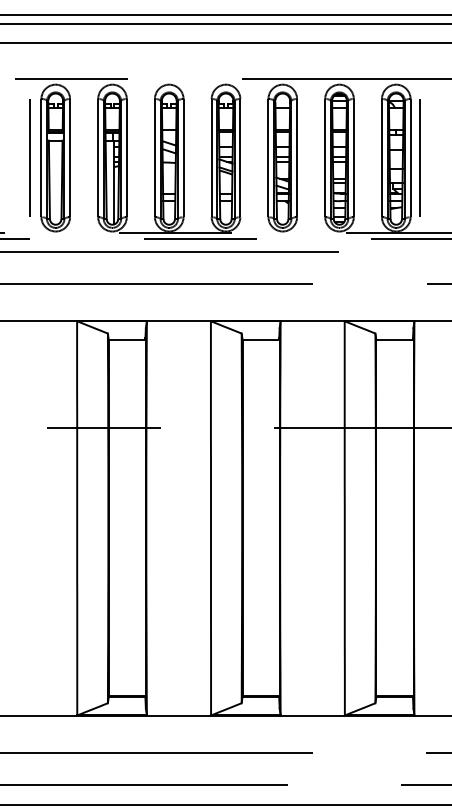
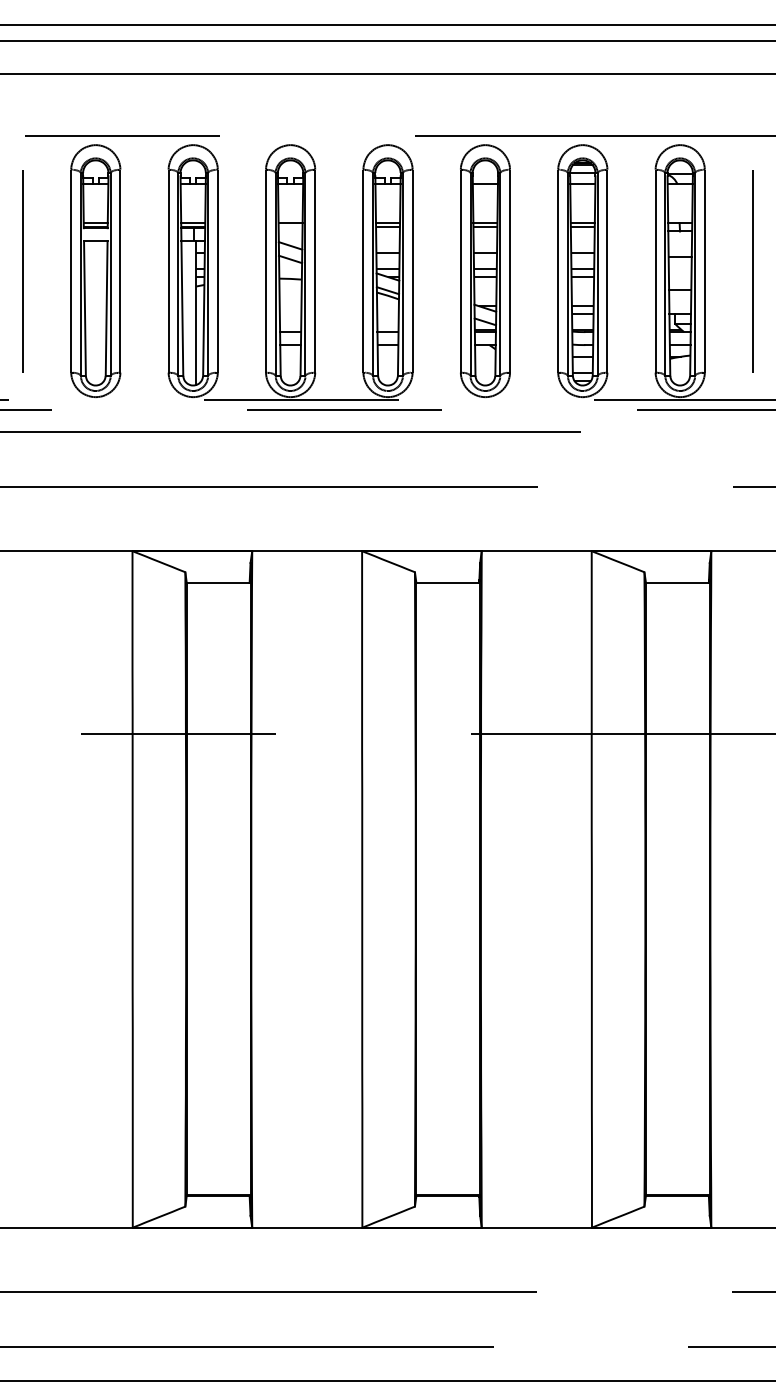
line: (29, 157) -> (21, 270), moved
line: (419, 157) -> (752, 270), moved

